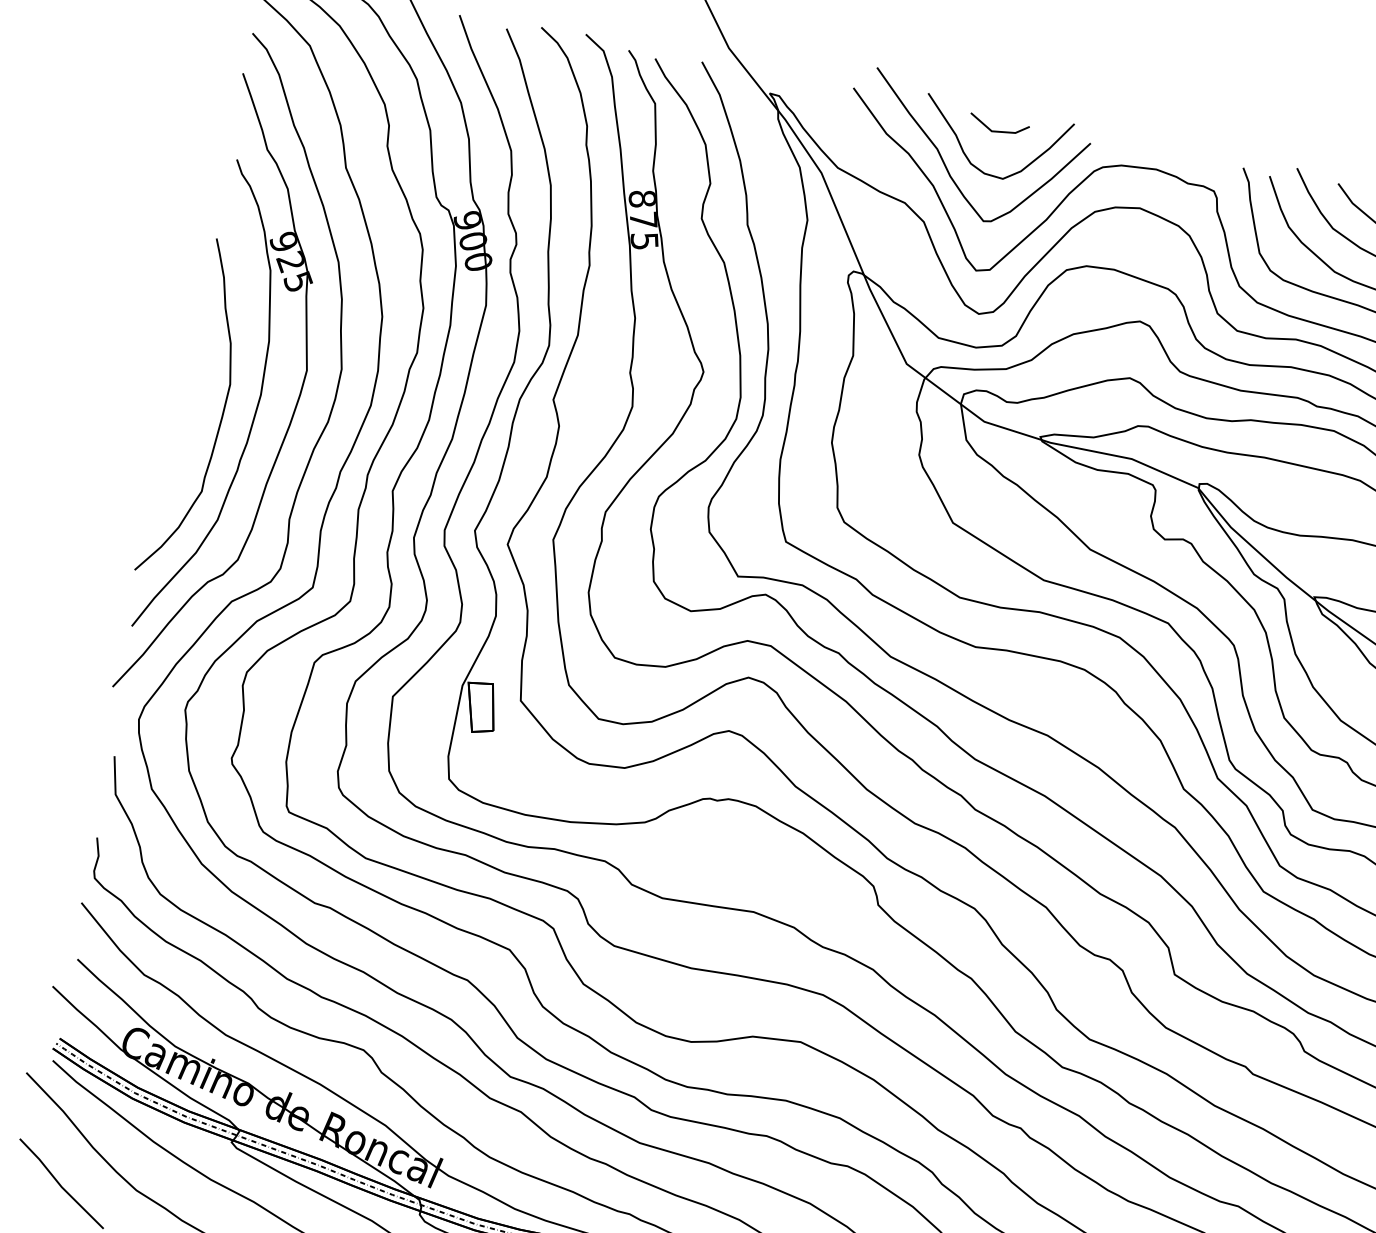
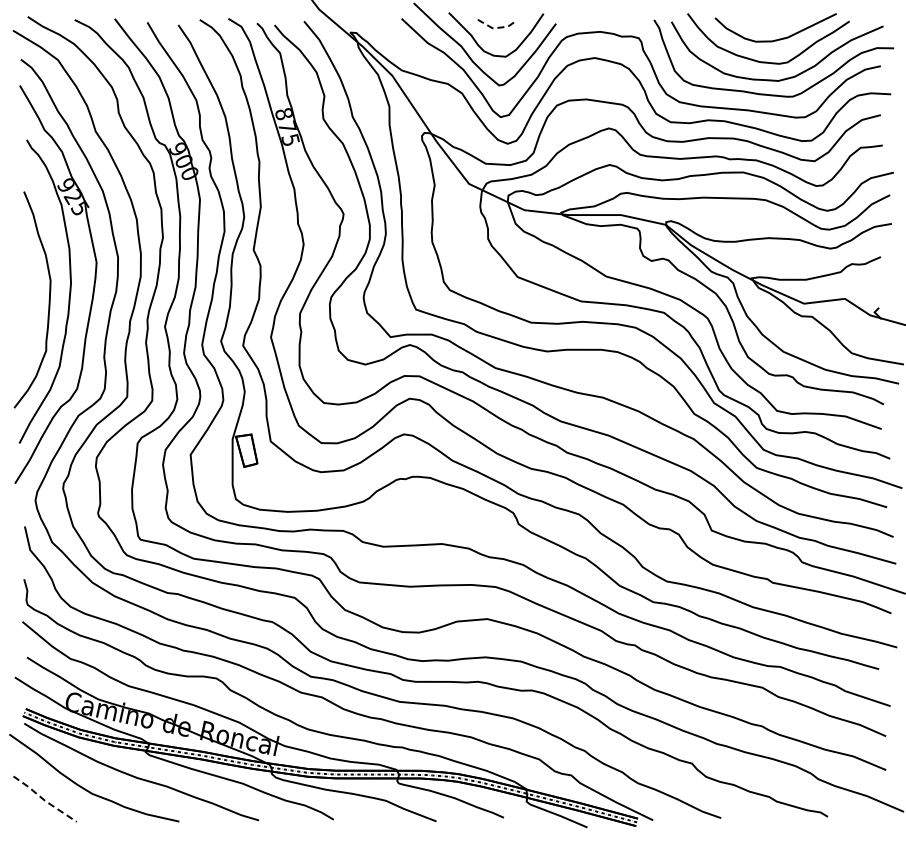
line: (997, 132) -> (496, 28), solid -> dashed
line: (60, 1185) -> (44, 800), solid -> dashed

